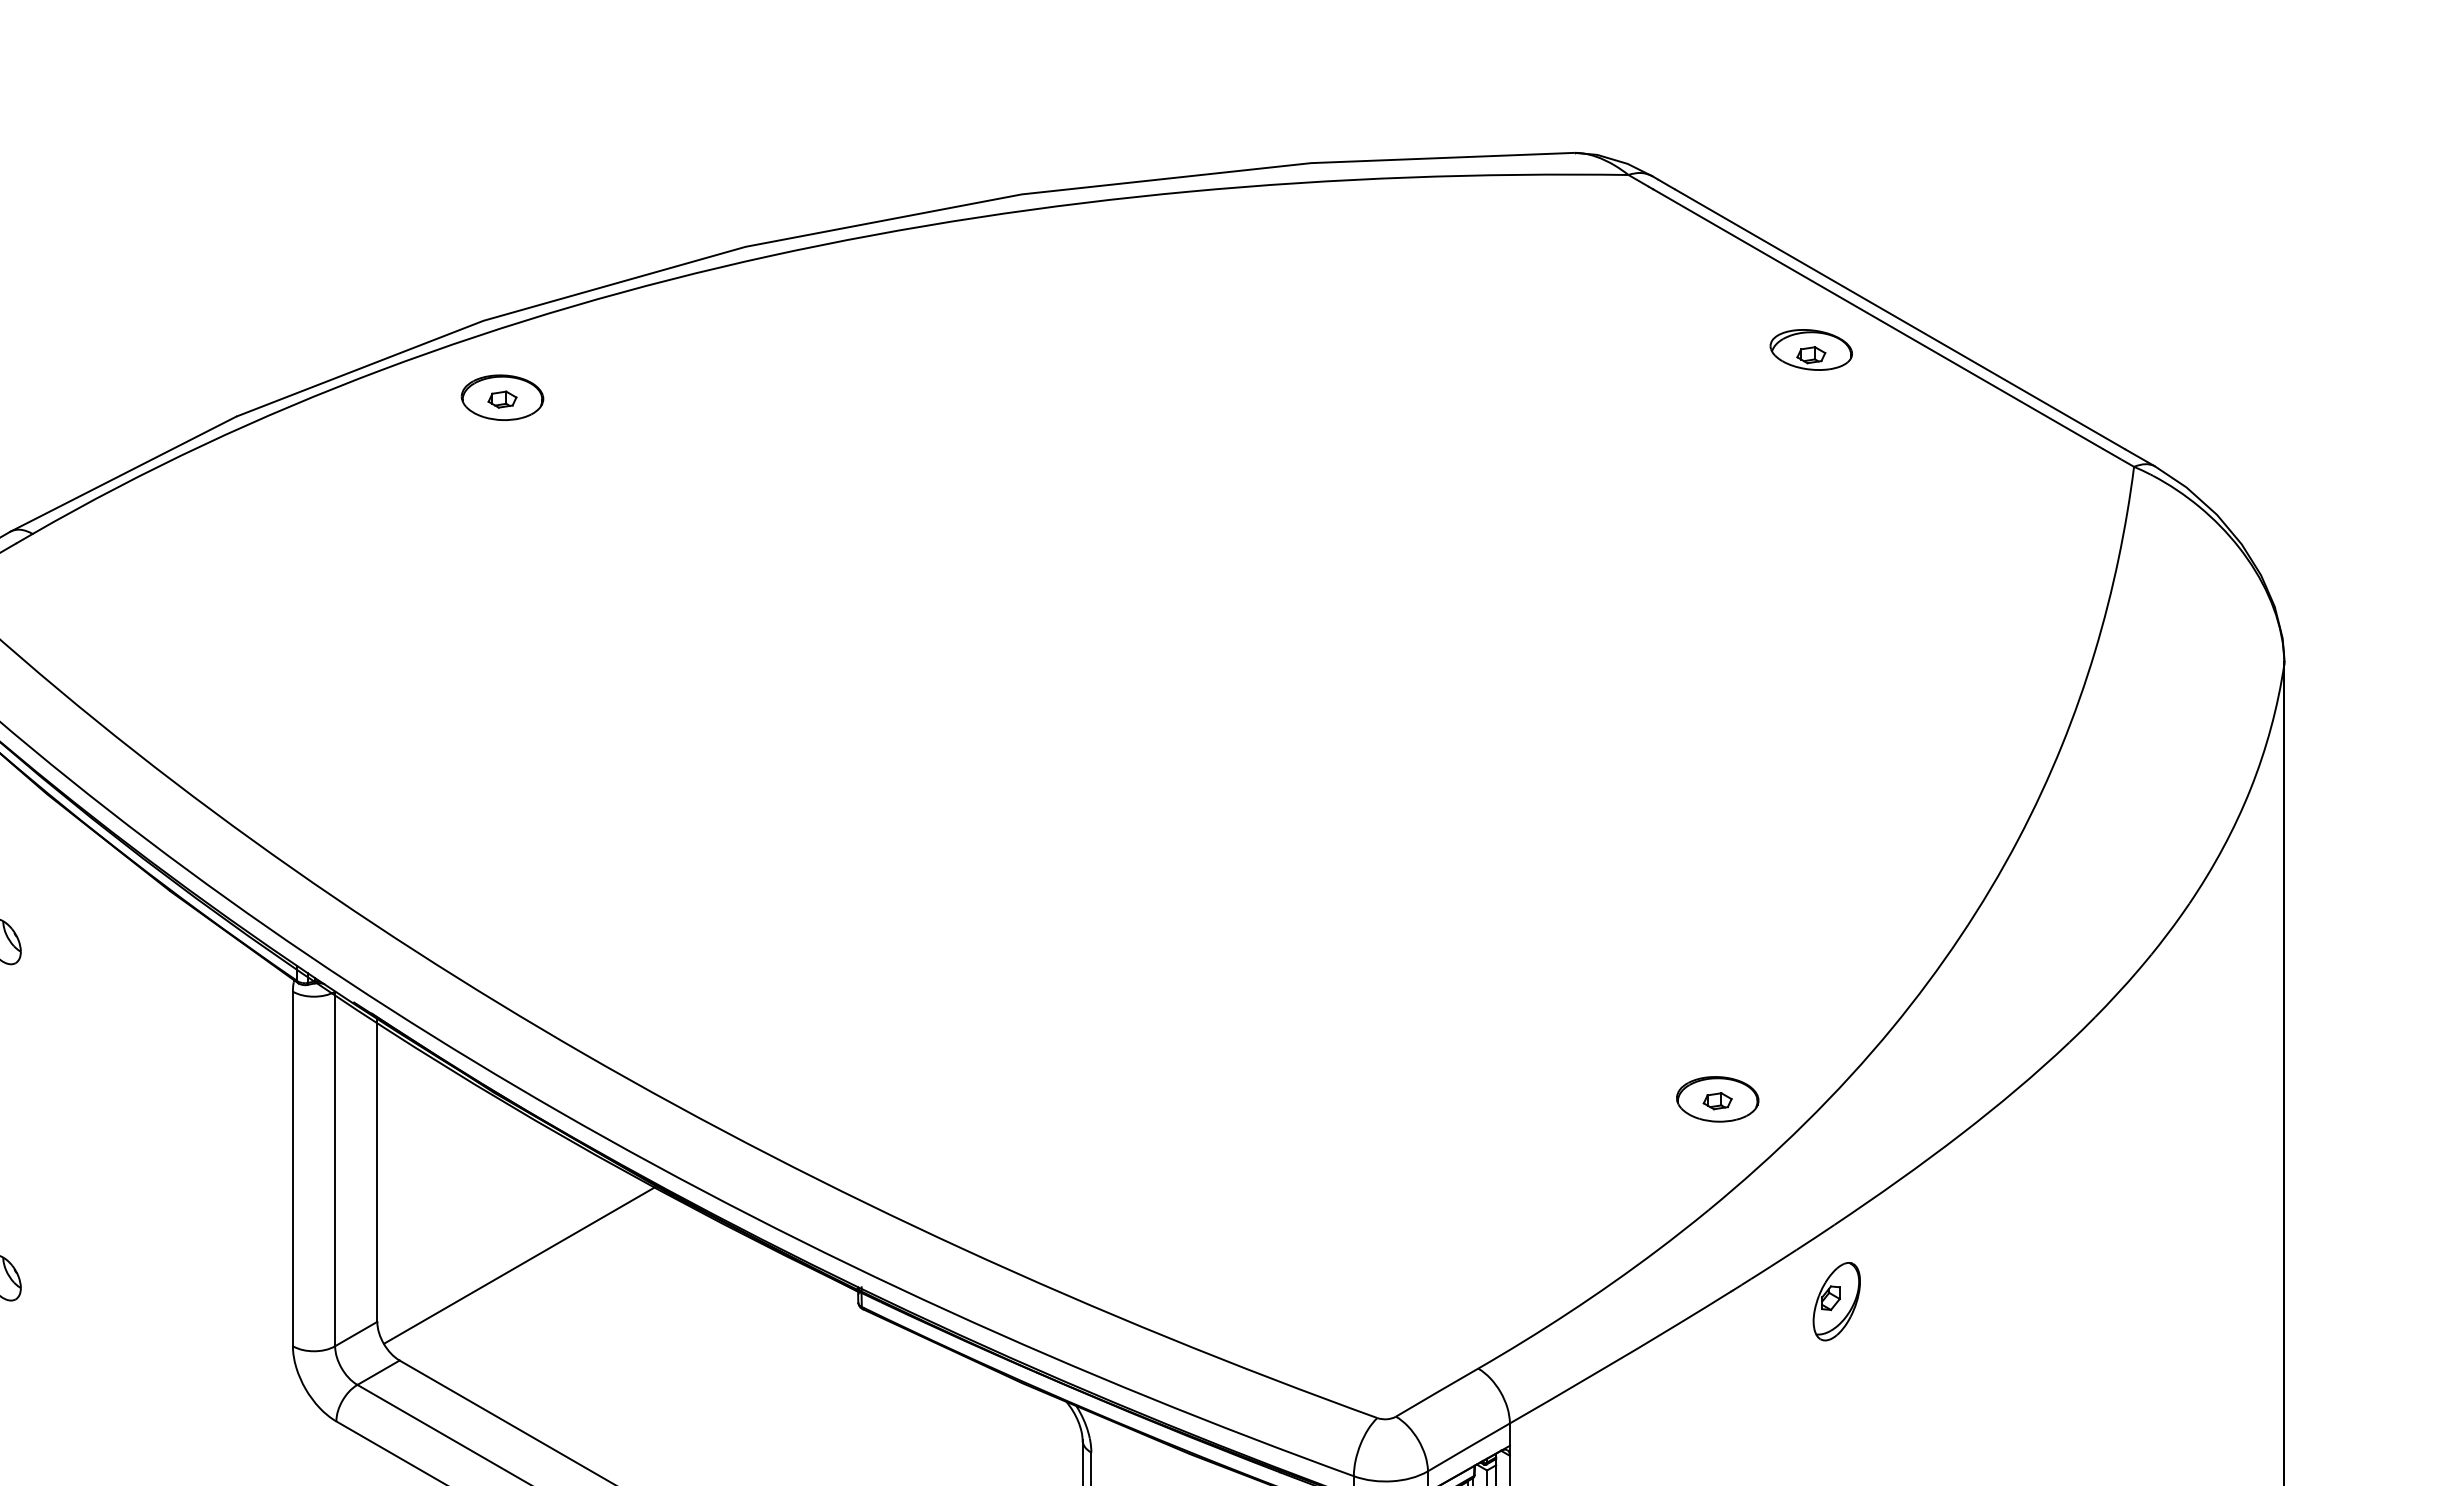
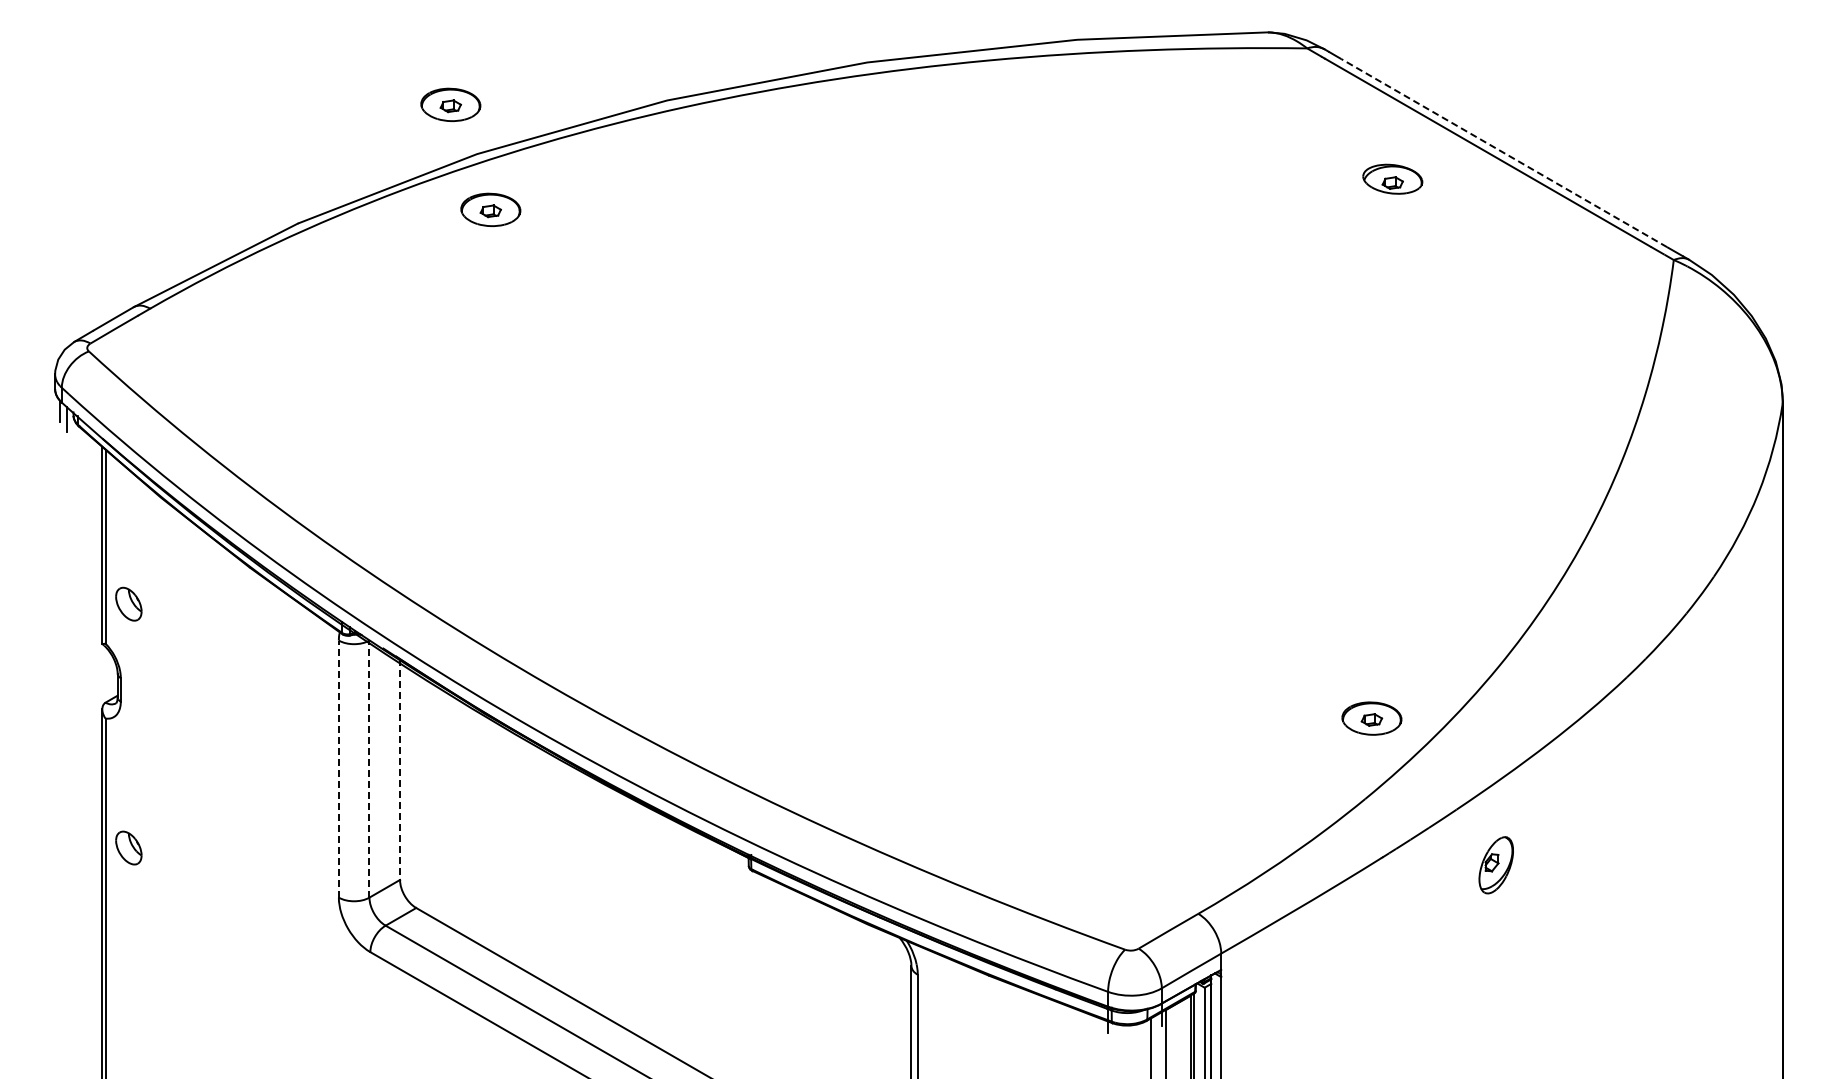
part: (446, 252) -> (450, 104), added
line: (1899, 318) -> (1503, 152), solid -> dashed
part: (1810, 348) -> (1392, 178), moved
line: (292, 1169) -> (338, 769), solid -> dashed
line: (335, 1169) -> (369, 769), solid -> dashed
line: (377, 1170) -> (400, 770), solid -> dashed
line: (519, 1264) -> (503, 838), removed
part: (1835, 1301) -> (1495, 865), moved

